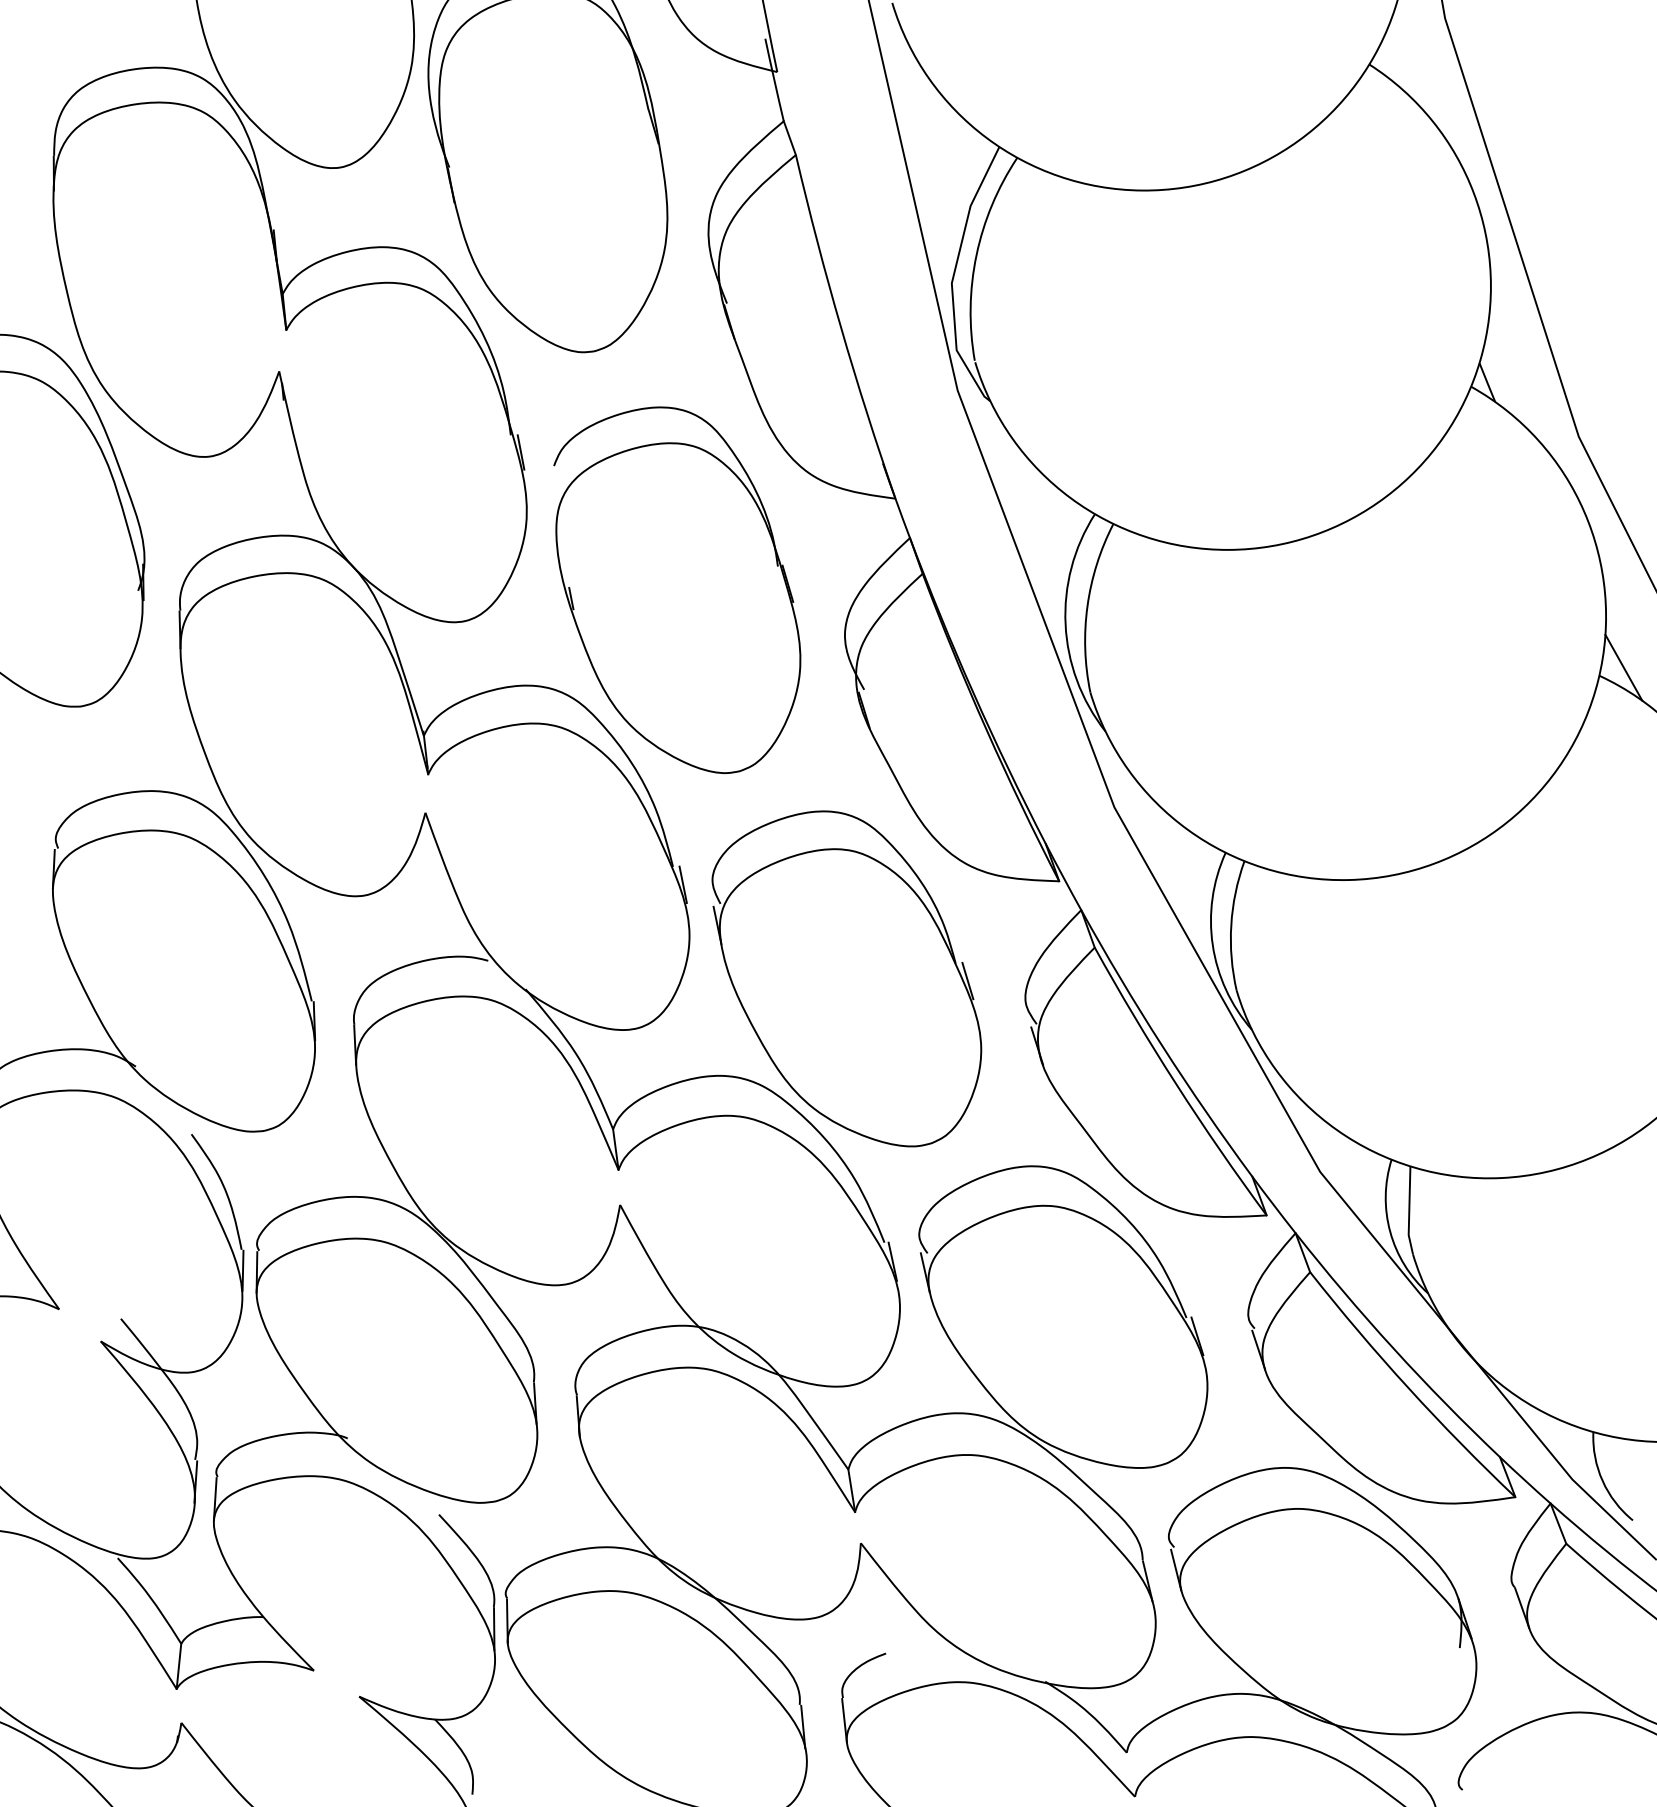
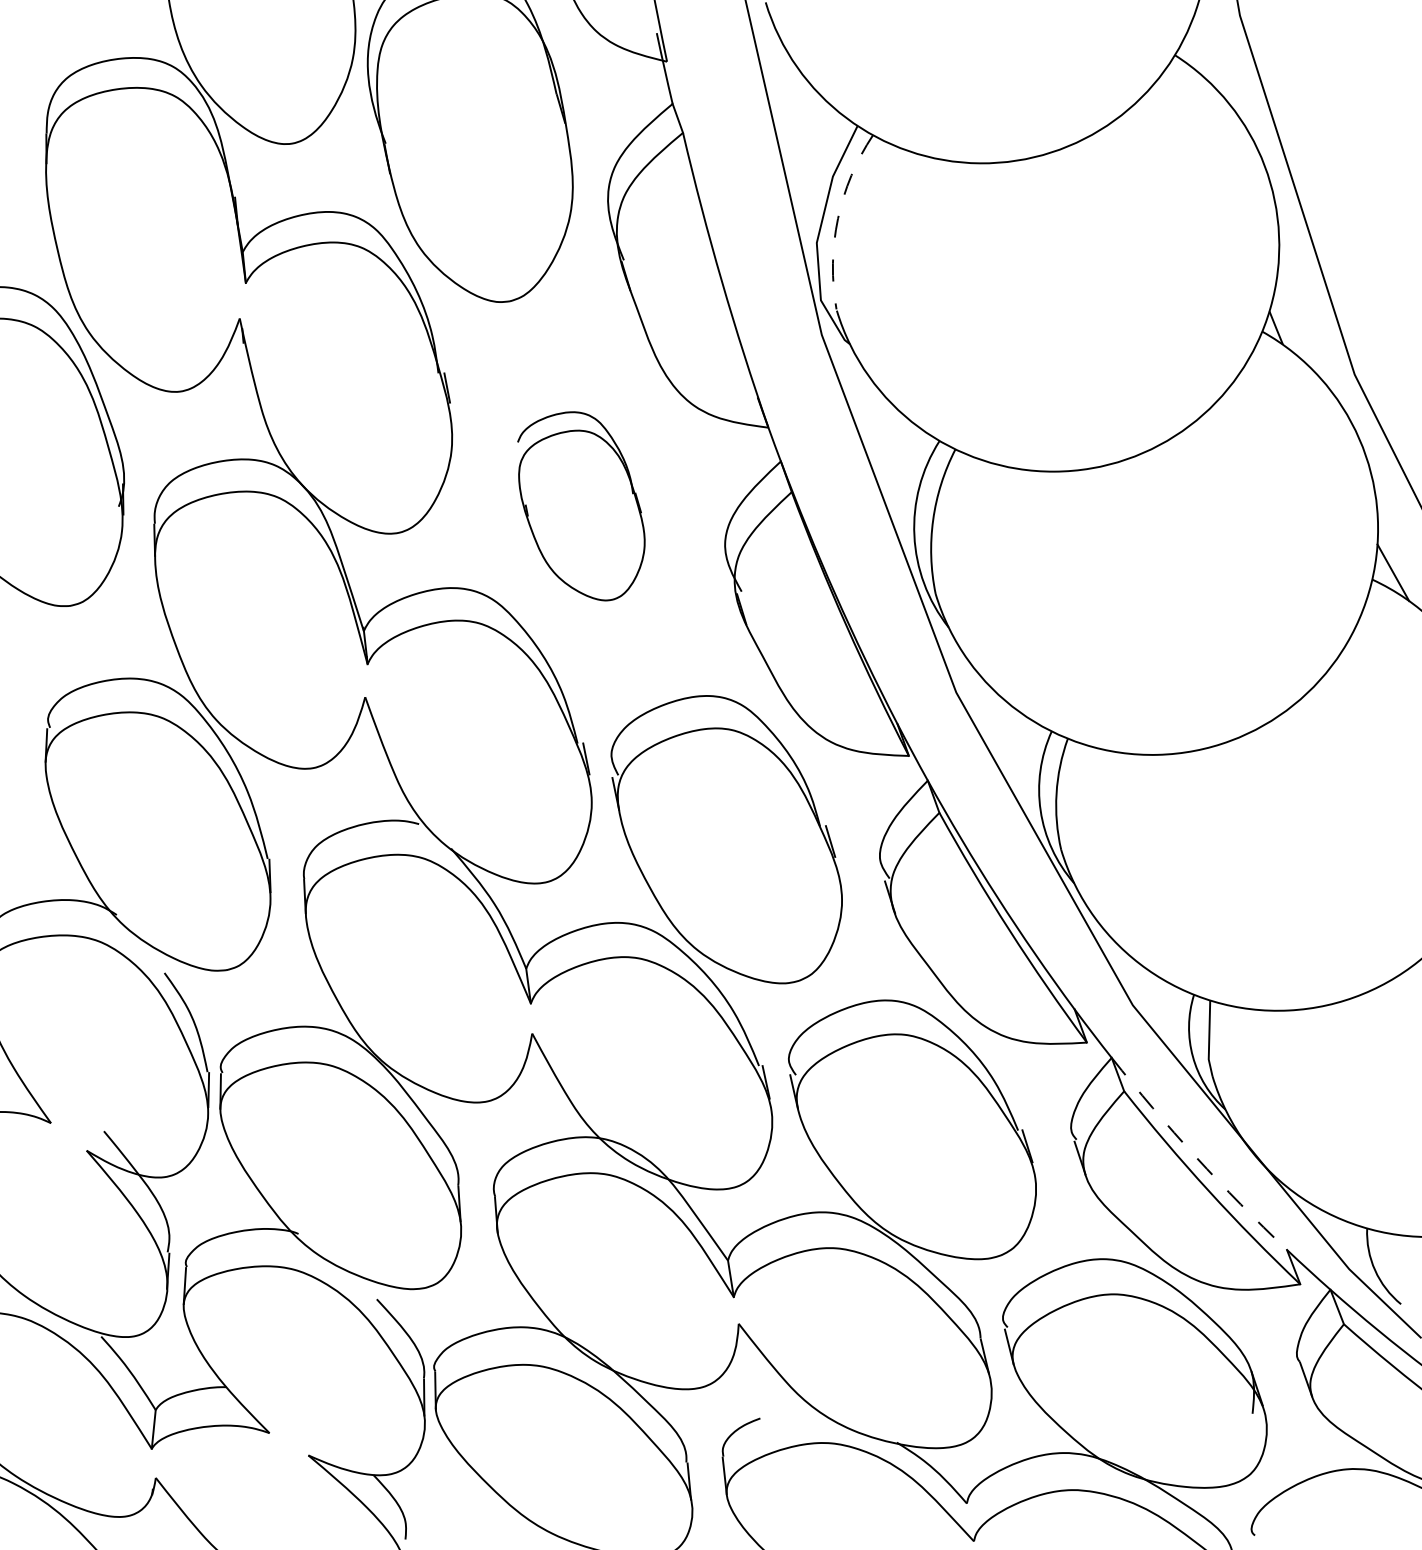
arc: (976, 255) -> (837, 219), solid -> dashed
part: (677, 590) -> (581, 506), size x0.6
arc: (1393, 1348) -> (1195, 1156), solid -> dashed

